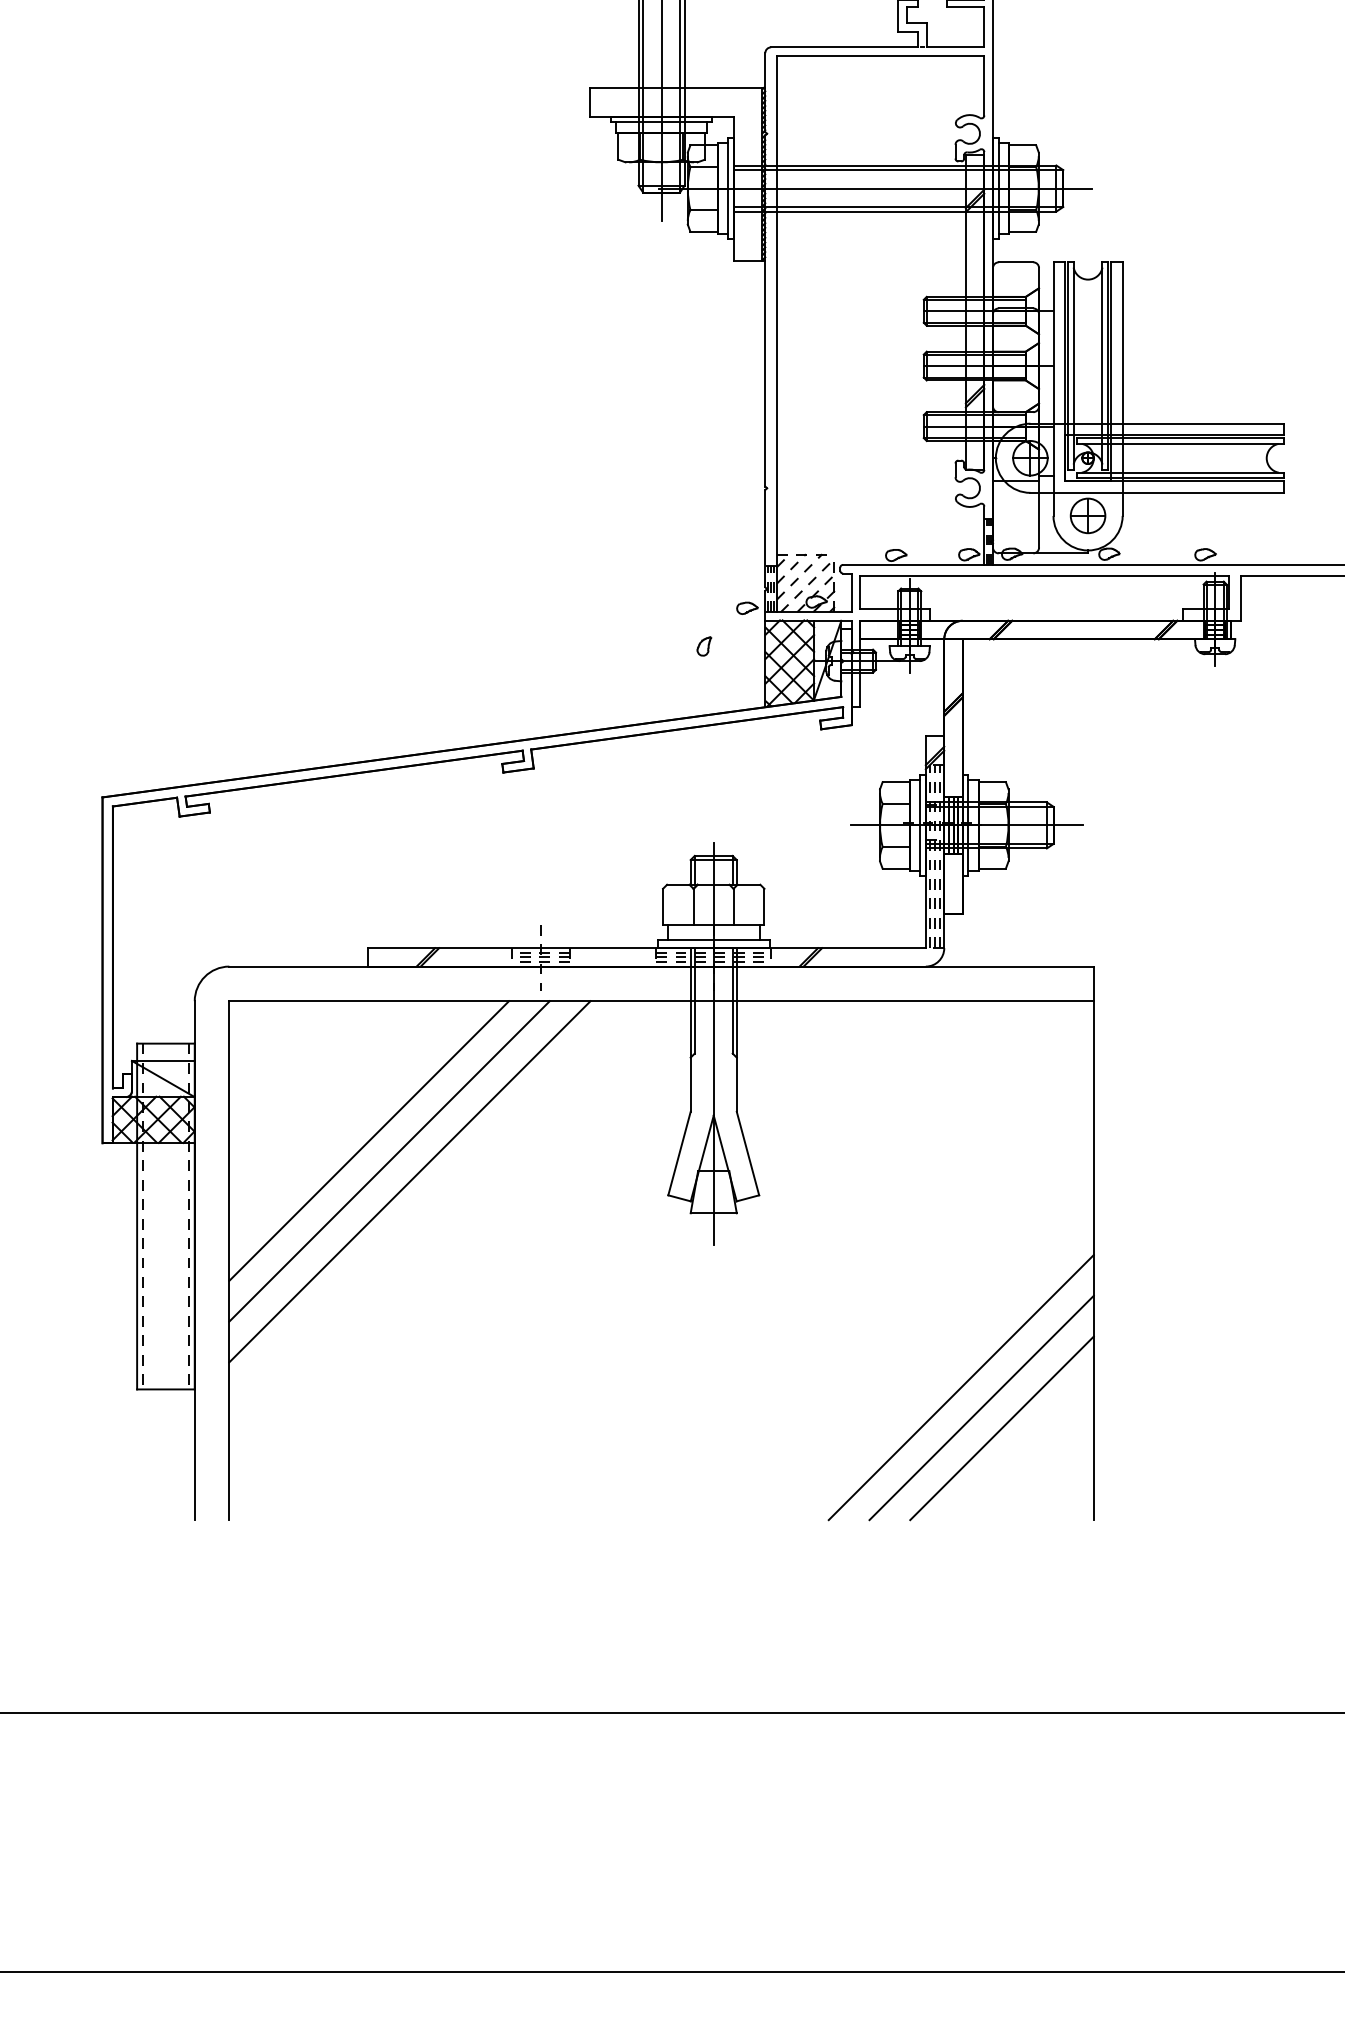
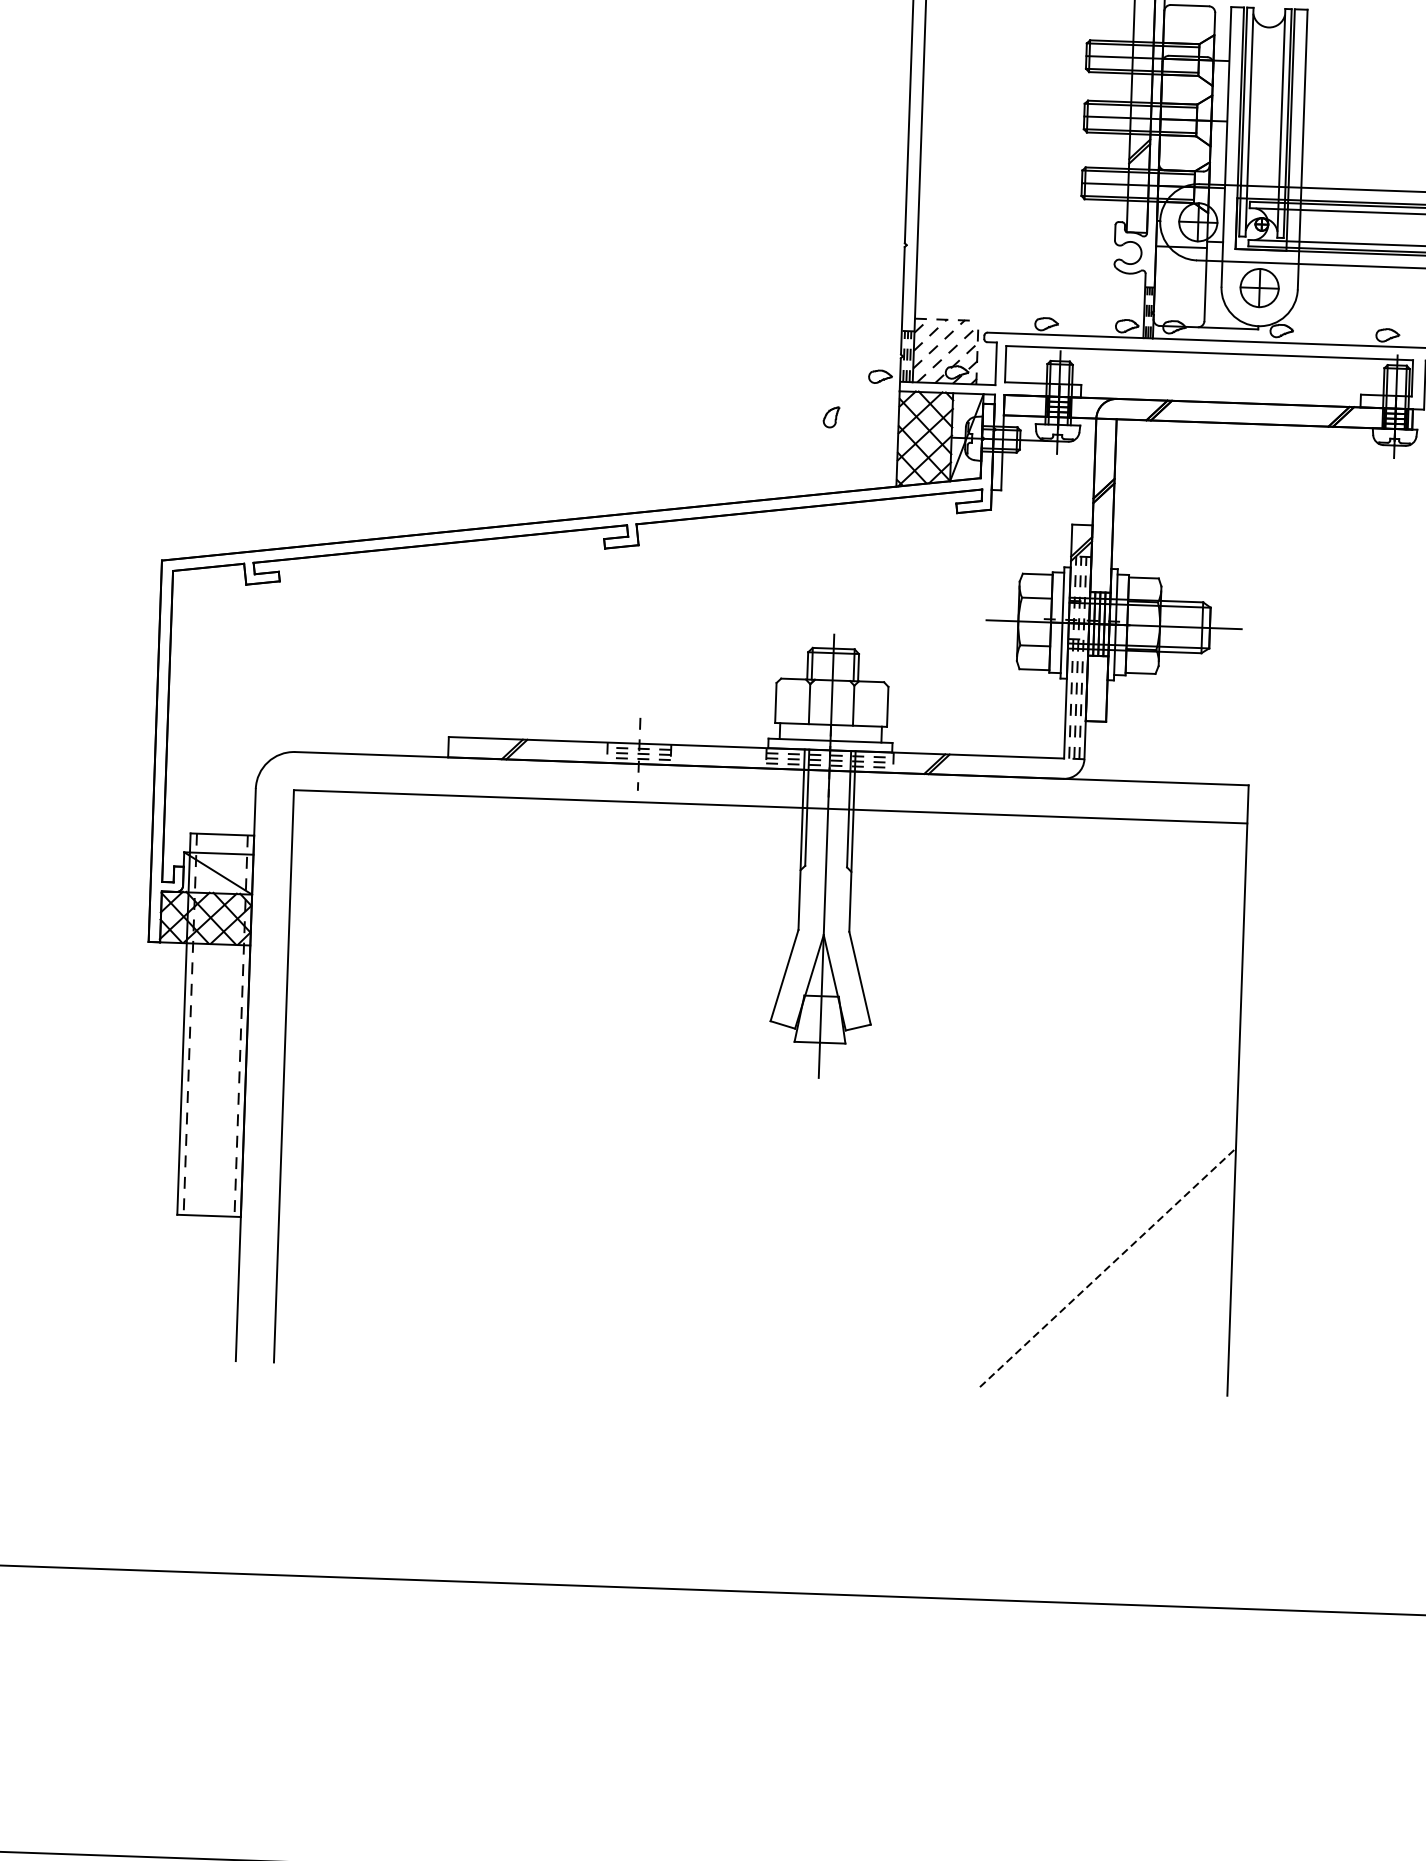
line: (369, 1140) -> (443, 949), removed
line: (389, 1161) -> (464, 973), removed
line: (409, 1181) -> (485, 995), removed
line: (960, 1387) -> (1085, 1244), removed
line: (981, 1407) -> (1107, 1267), solid -> dashed
line: (1001, 1428) -> (1129, 1291), removed

